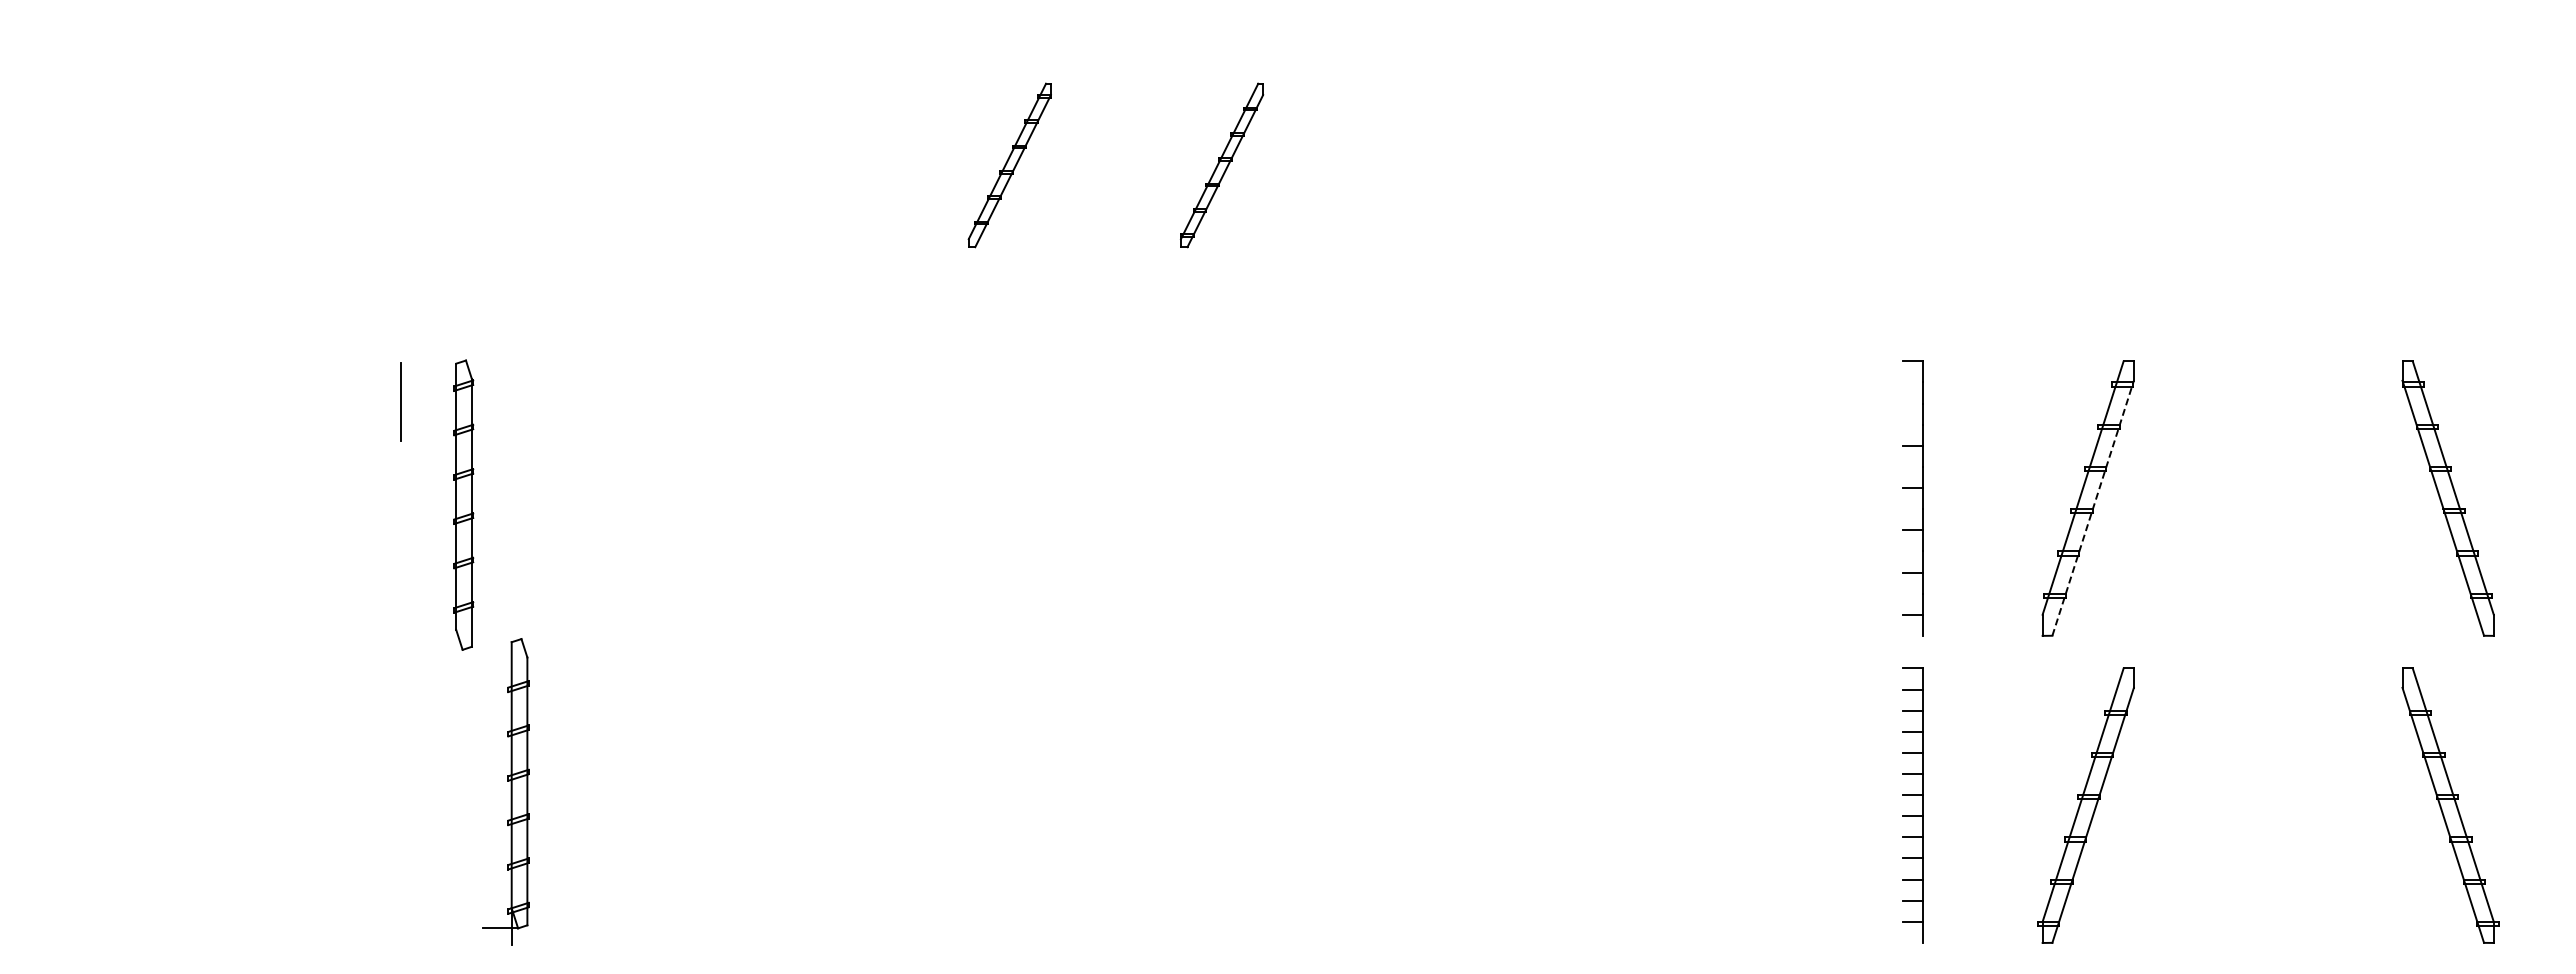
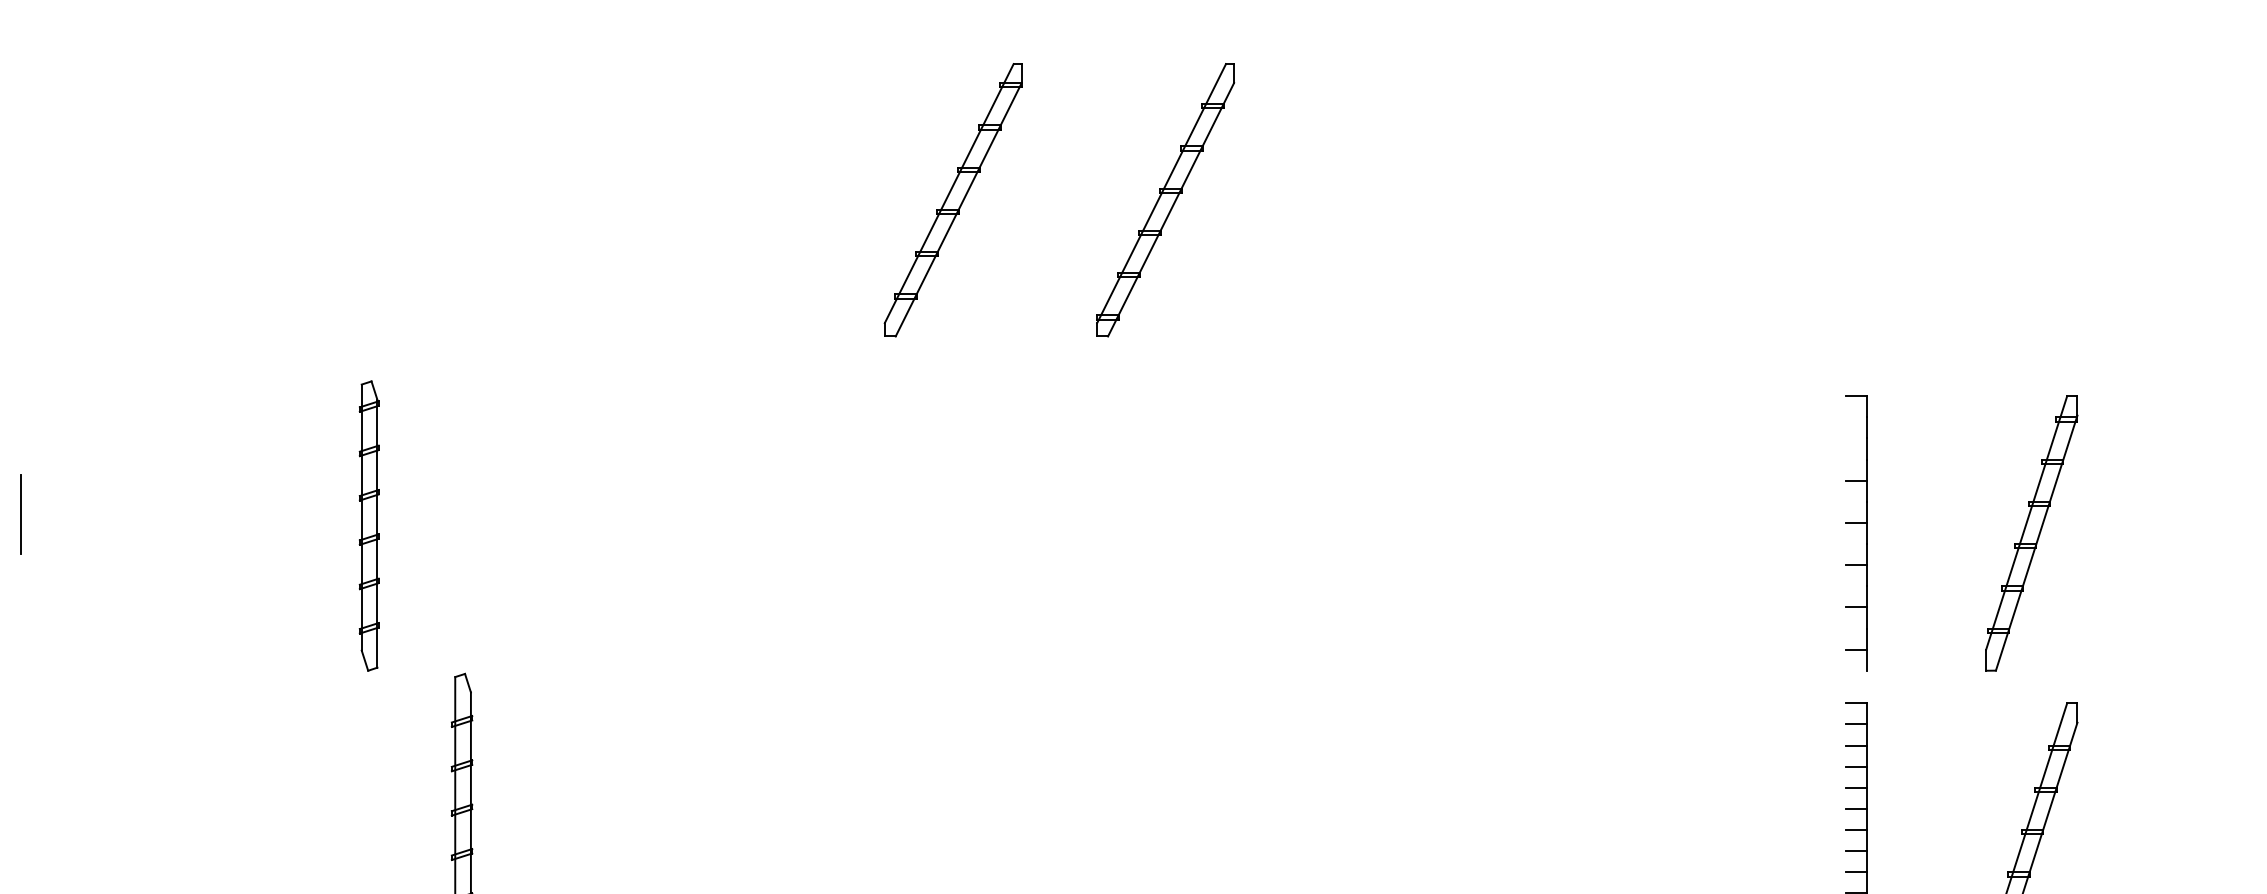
part: (1009, 165) -> (953, 200), size x1.67
part: (1221, 165) -> (1165, 200), size x1.67
line: (400, 401) -> (20, 514), moved
part: (463, 504) -> (369, 525), moved
line: (2093, 508) -> (2037, 543), dashed -> solid

